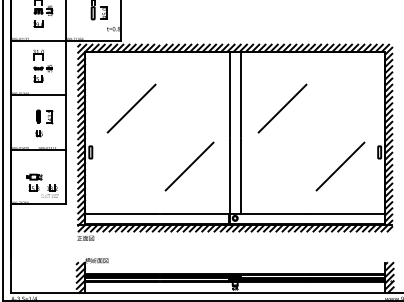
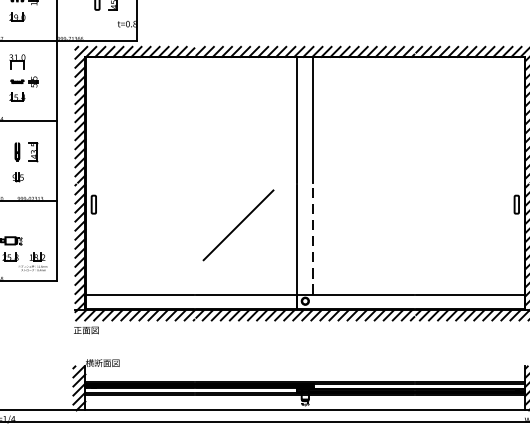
line: (131, 108) -> (153, 140), removed
line: (282, 108) -> (374, 140), removed
line: (340, 166) -> (459, 225), removed
line: (240, 176) -> (313, 239), solid -> dashed

